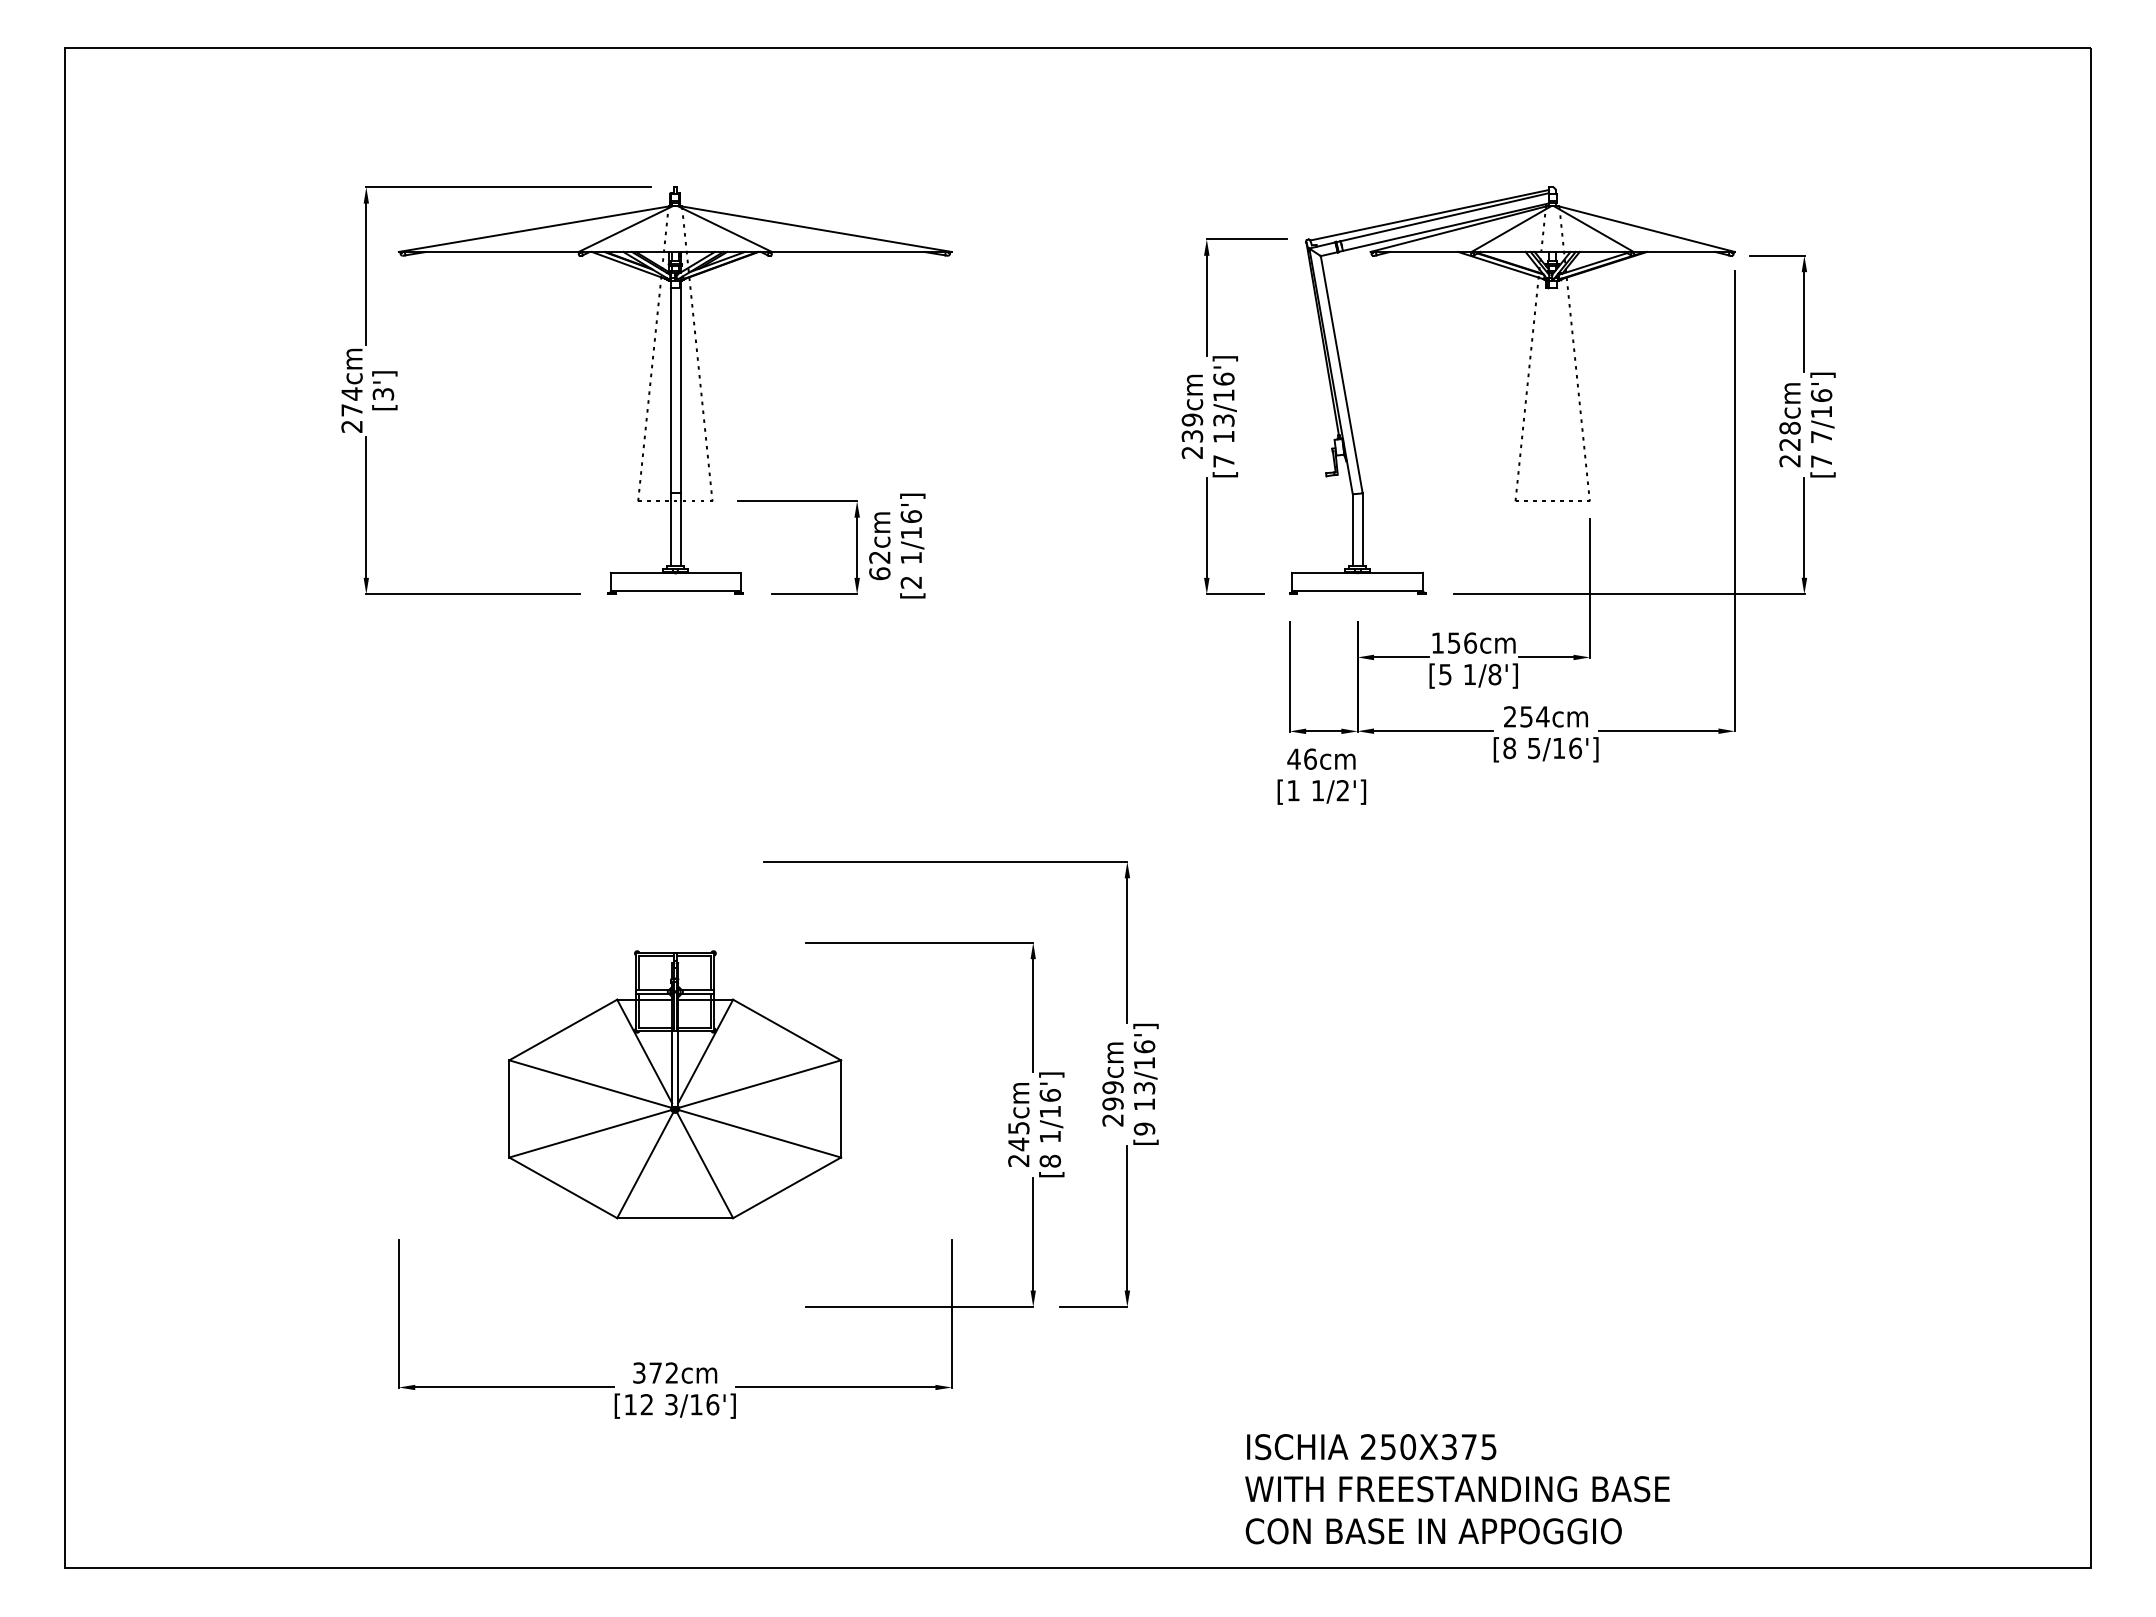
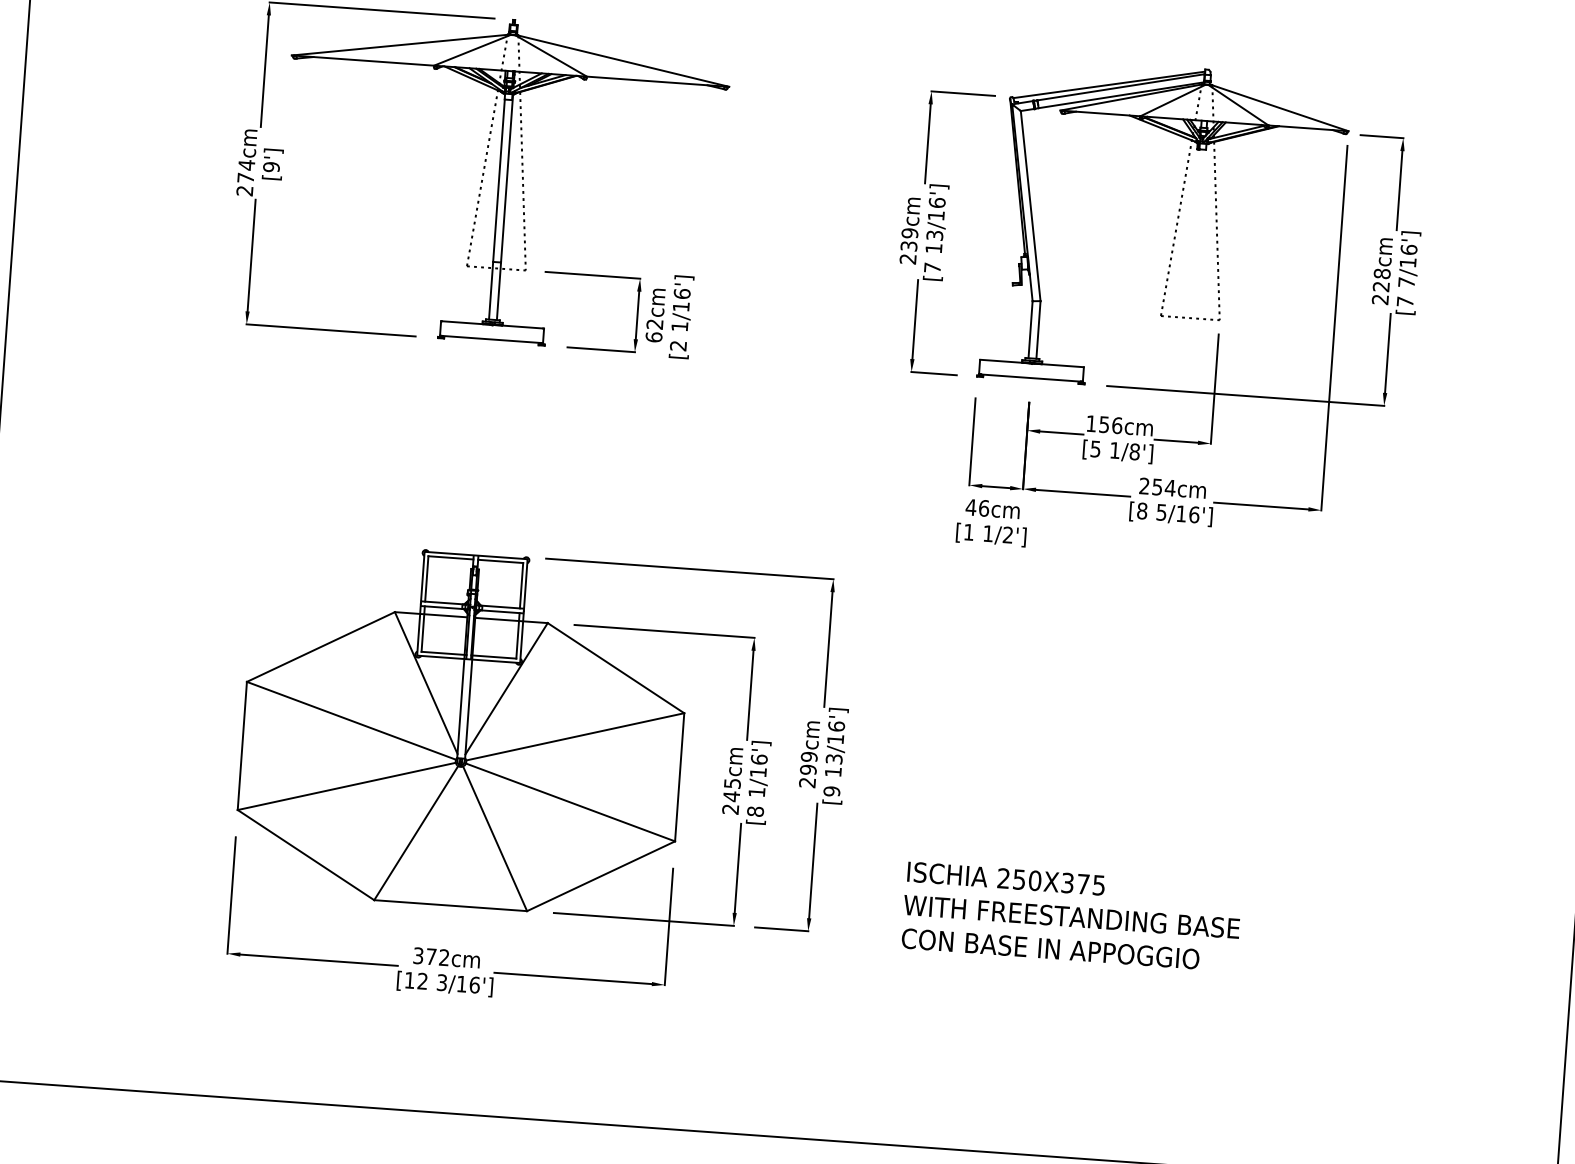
text: (382, 394) -> (270, 167), [3'] -> [9']
part: (674, 1084) -> (462, 729), size x1.67
text: (1457, 1489) -> (1071, 917), moved

